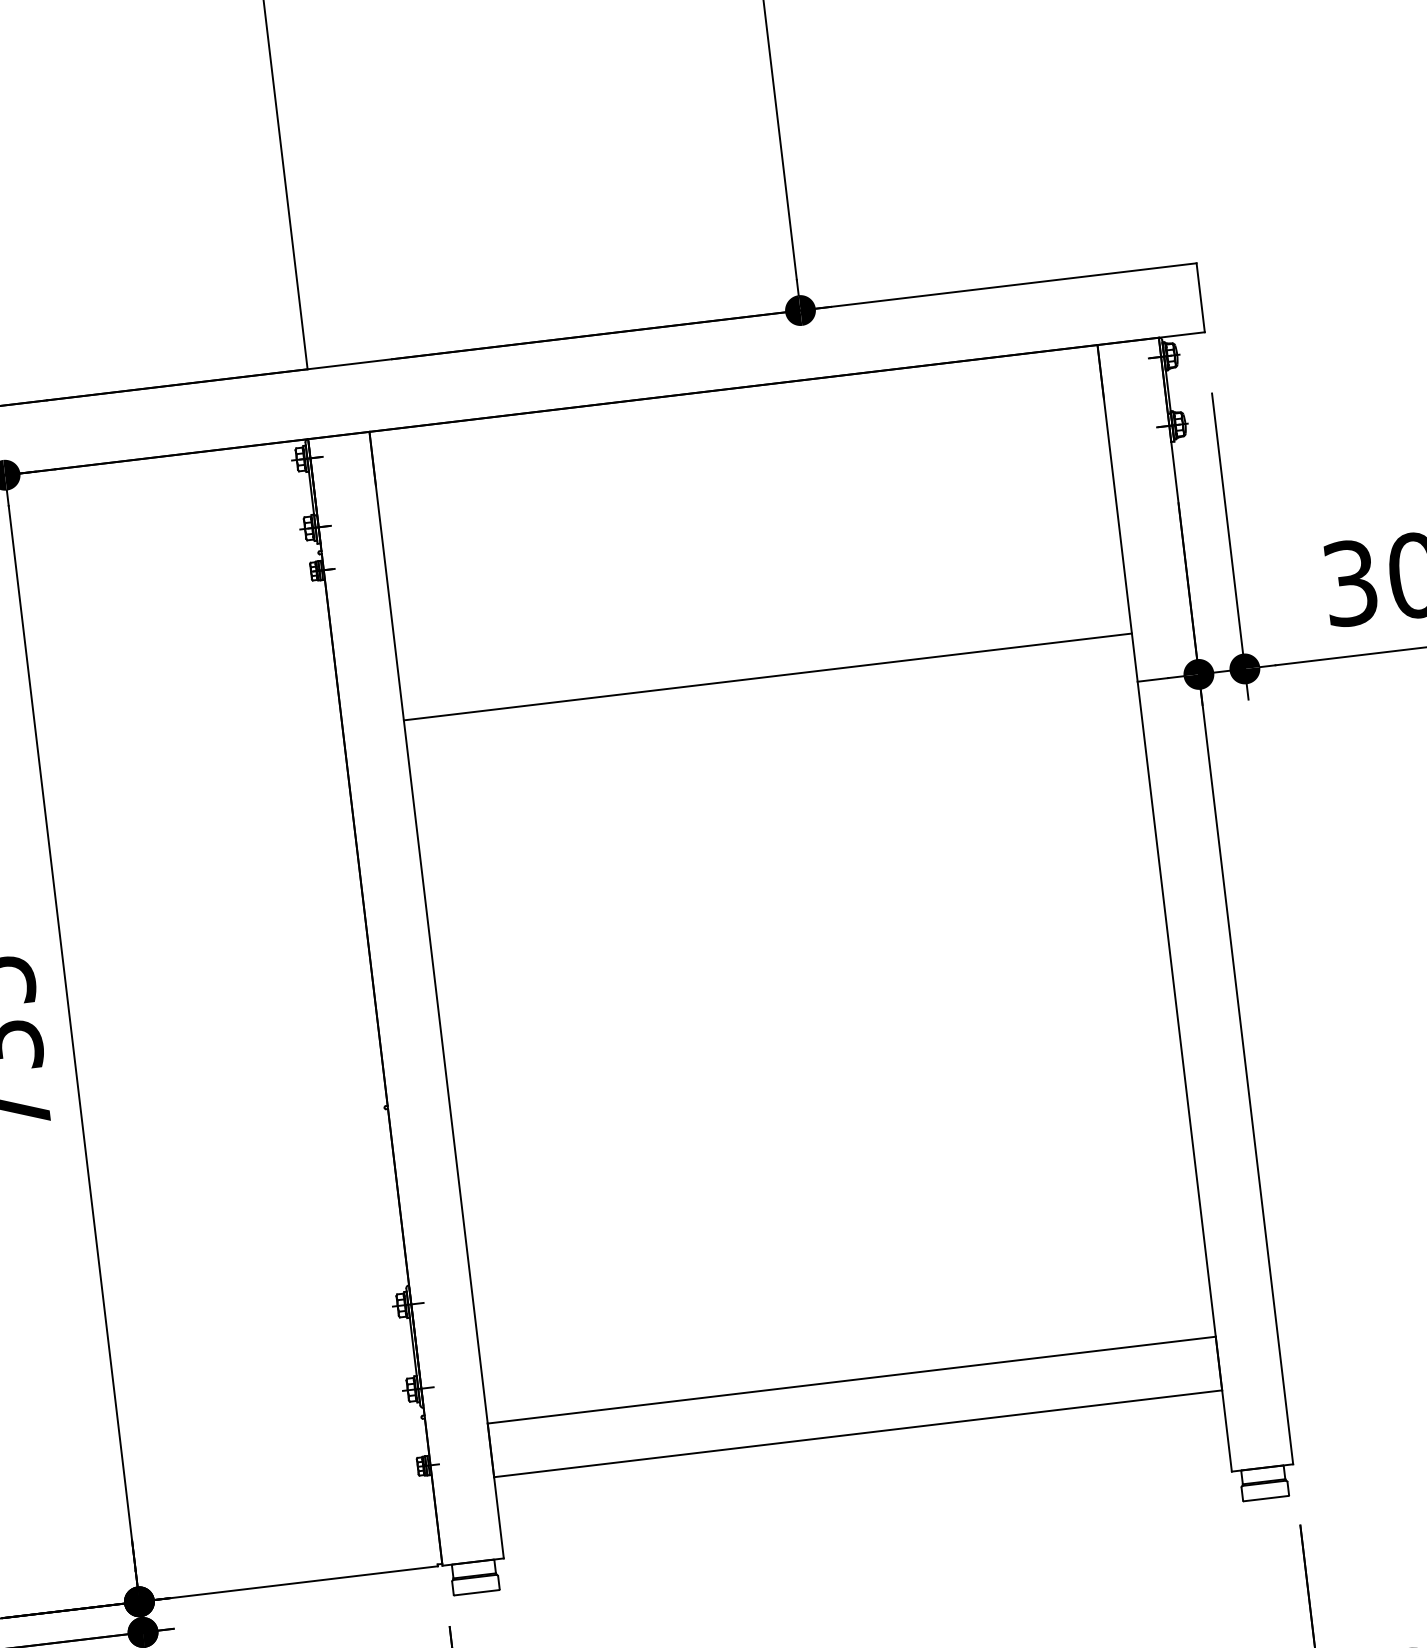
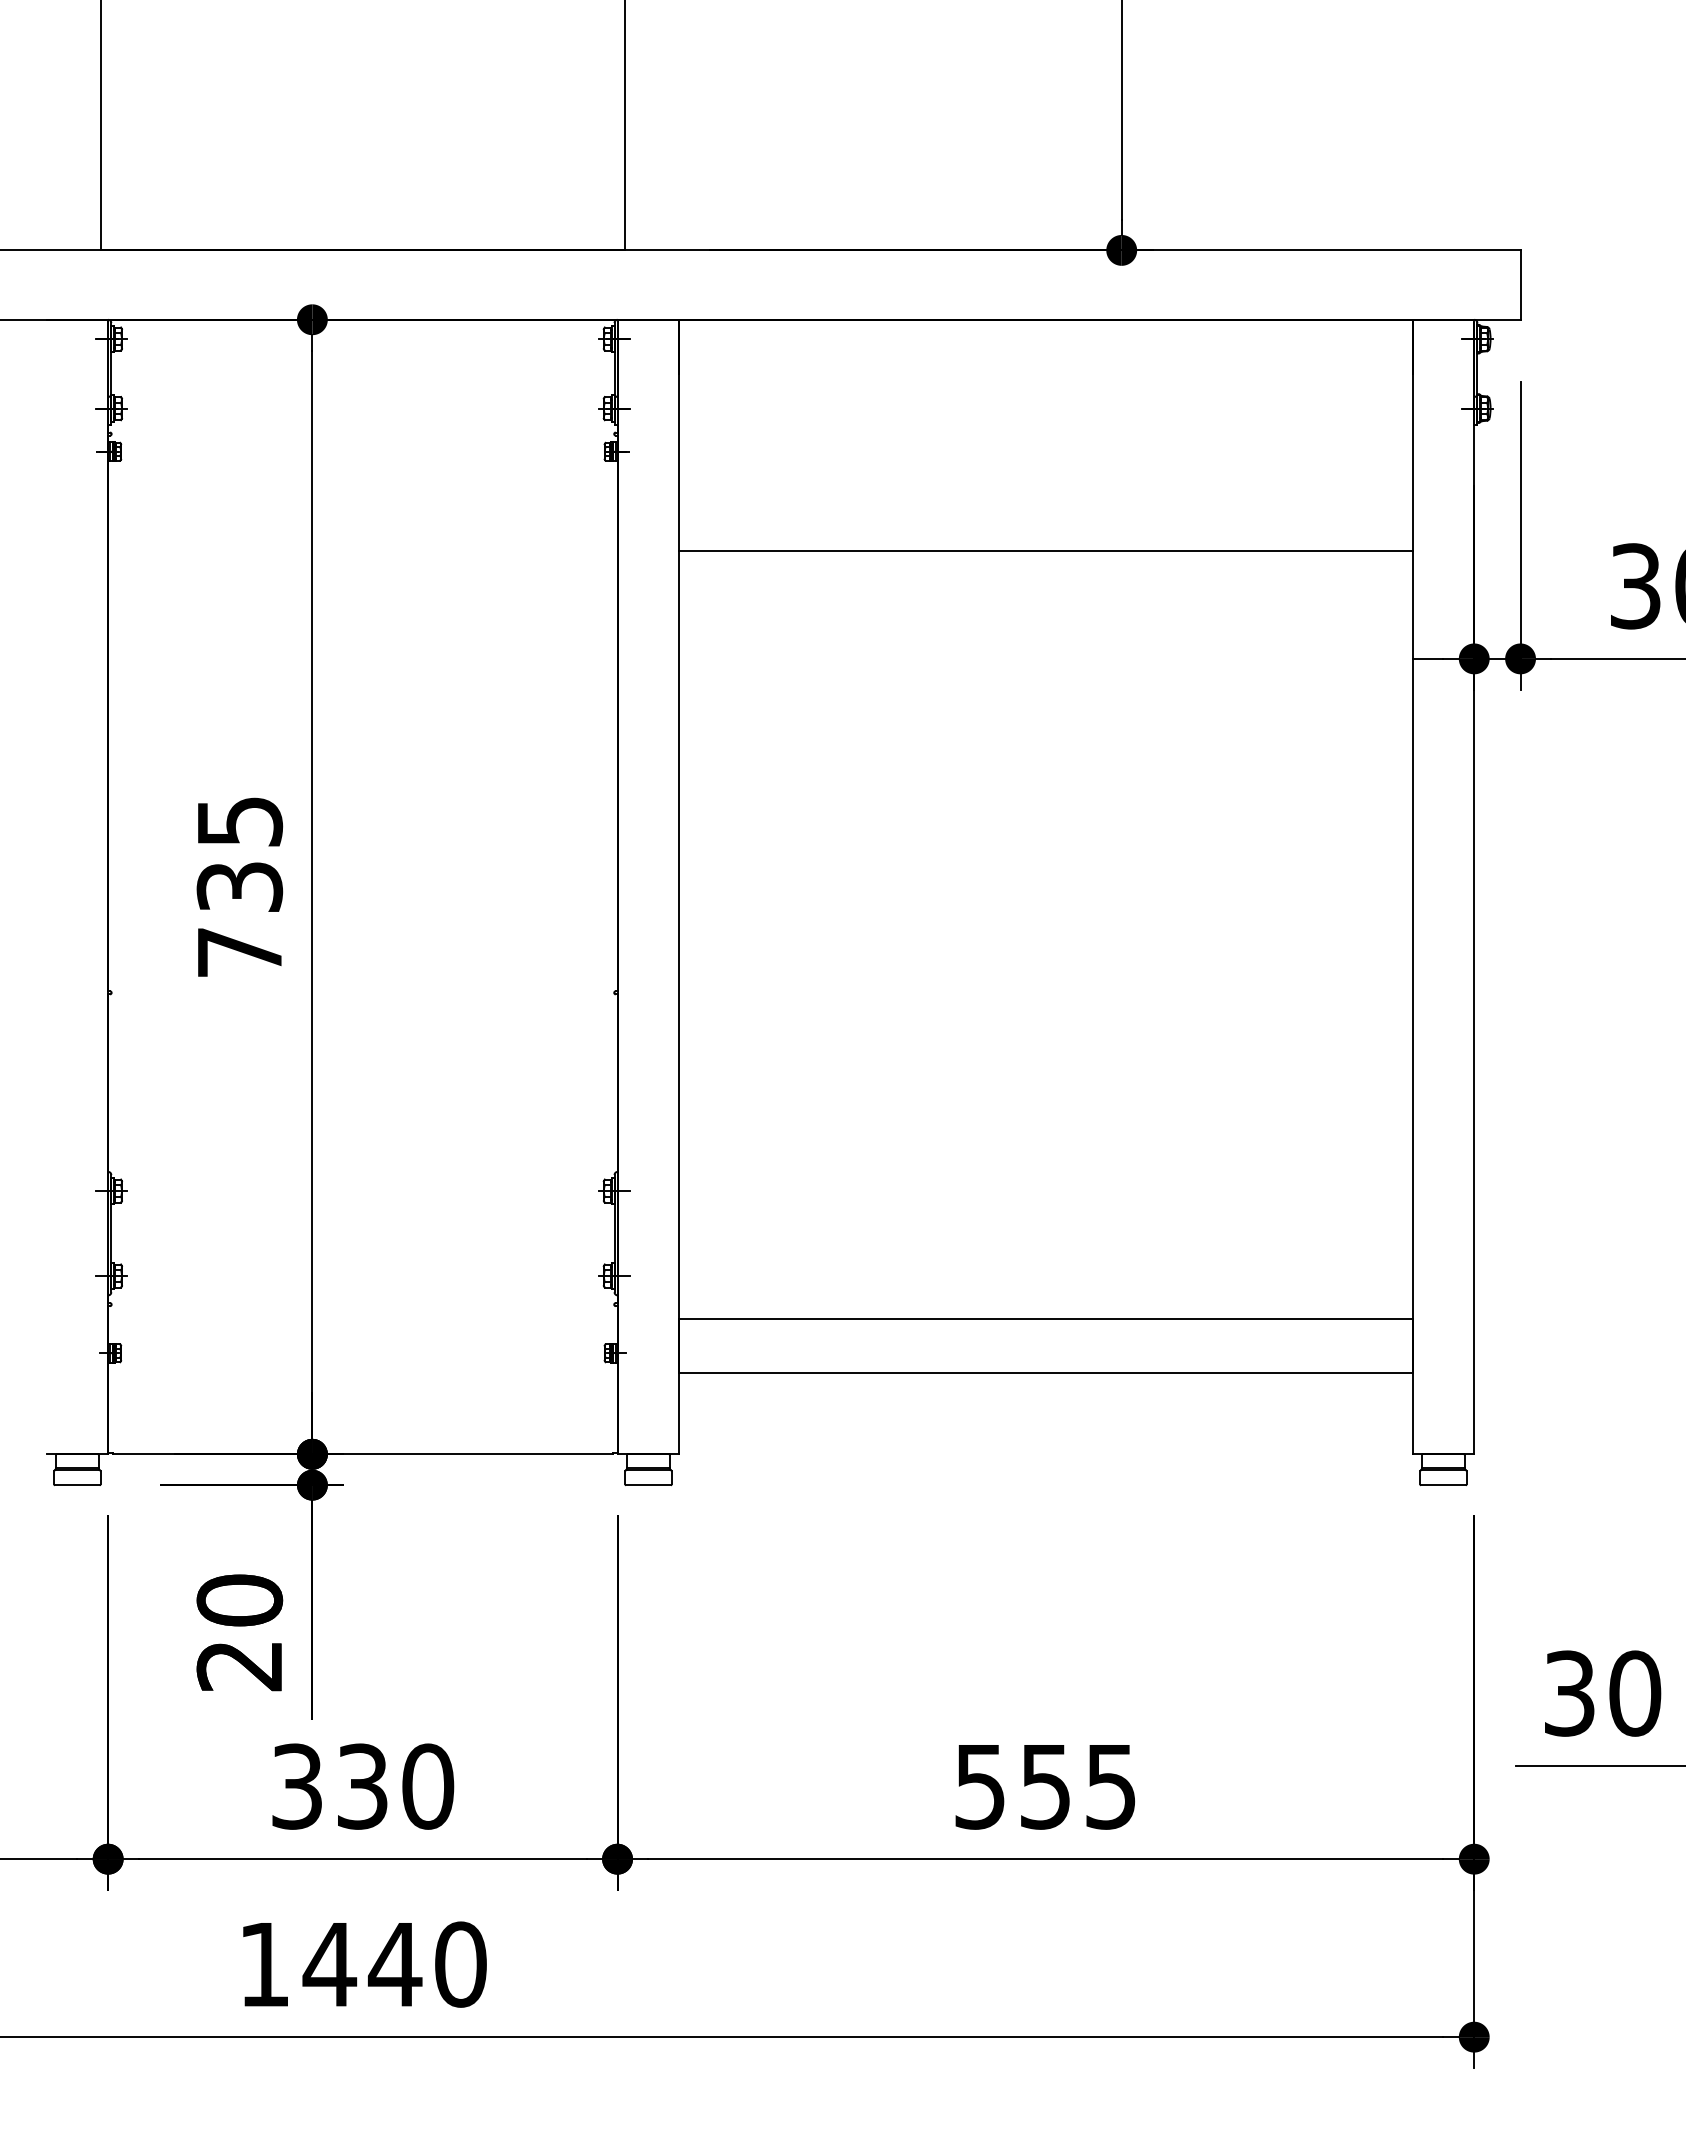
line: (767, 677) -> (1045, 551), moved

